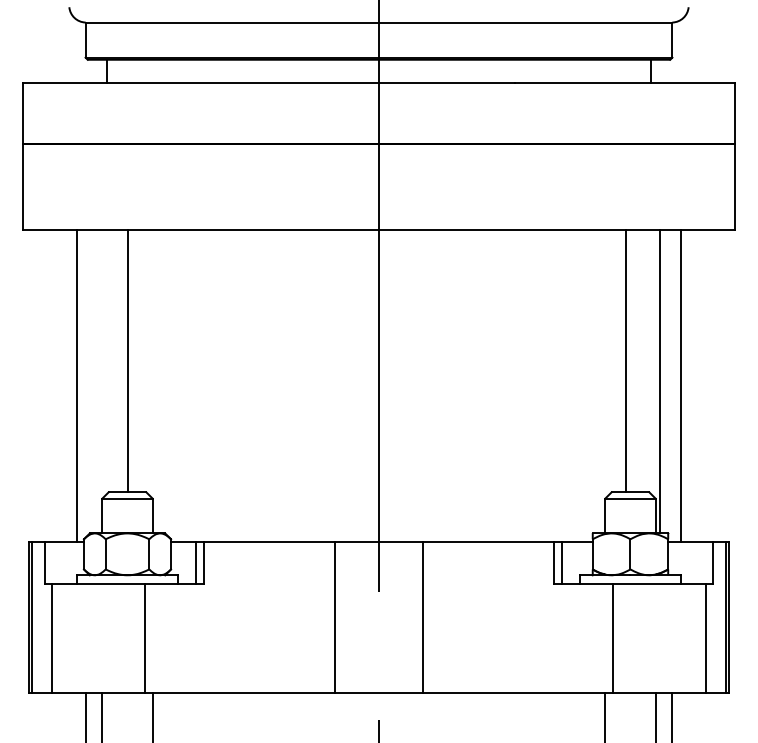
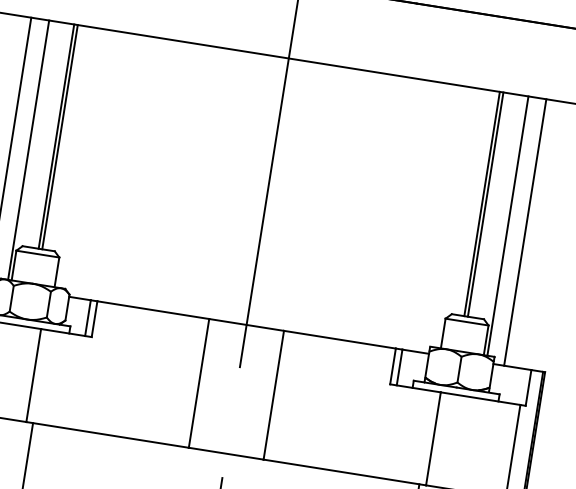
line: (131, 360) -> (59, 136), added
line: (630, 360) -> (485, 204), added
line: (98, 381) -> (28, 150), added

